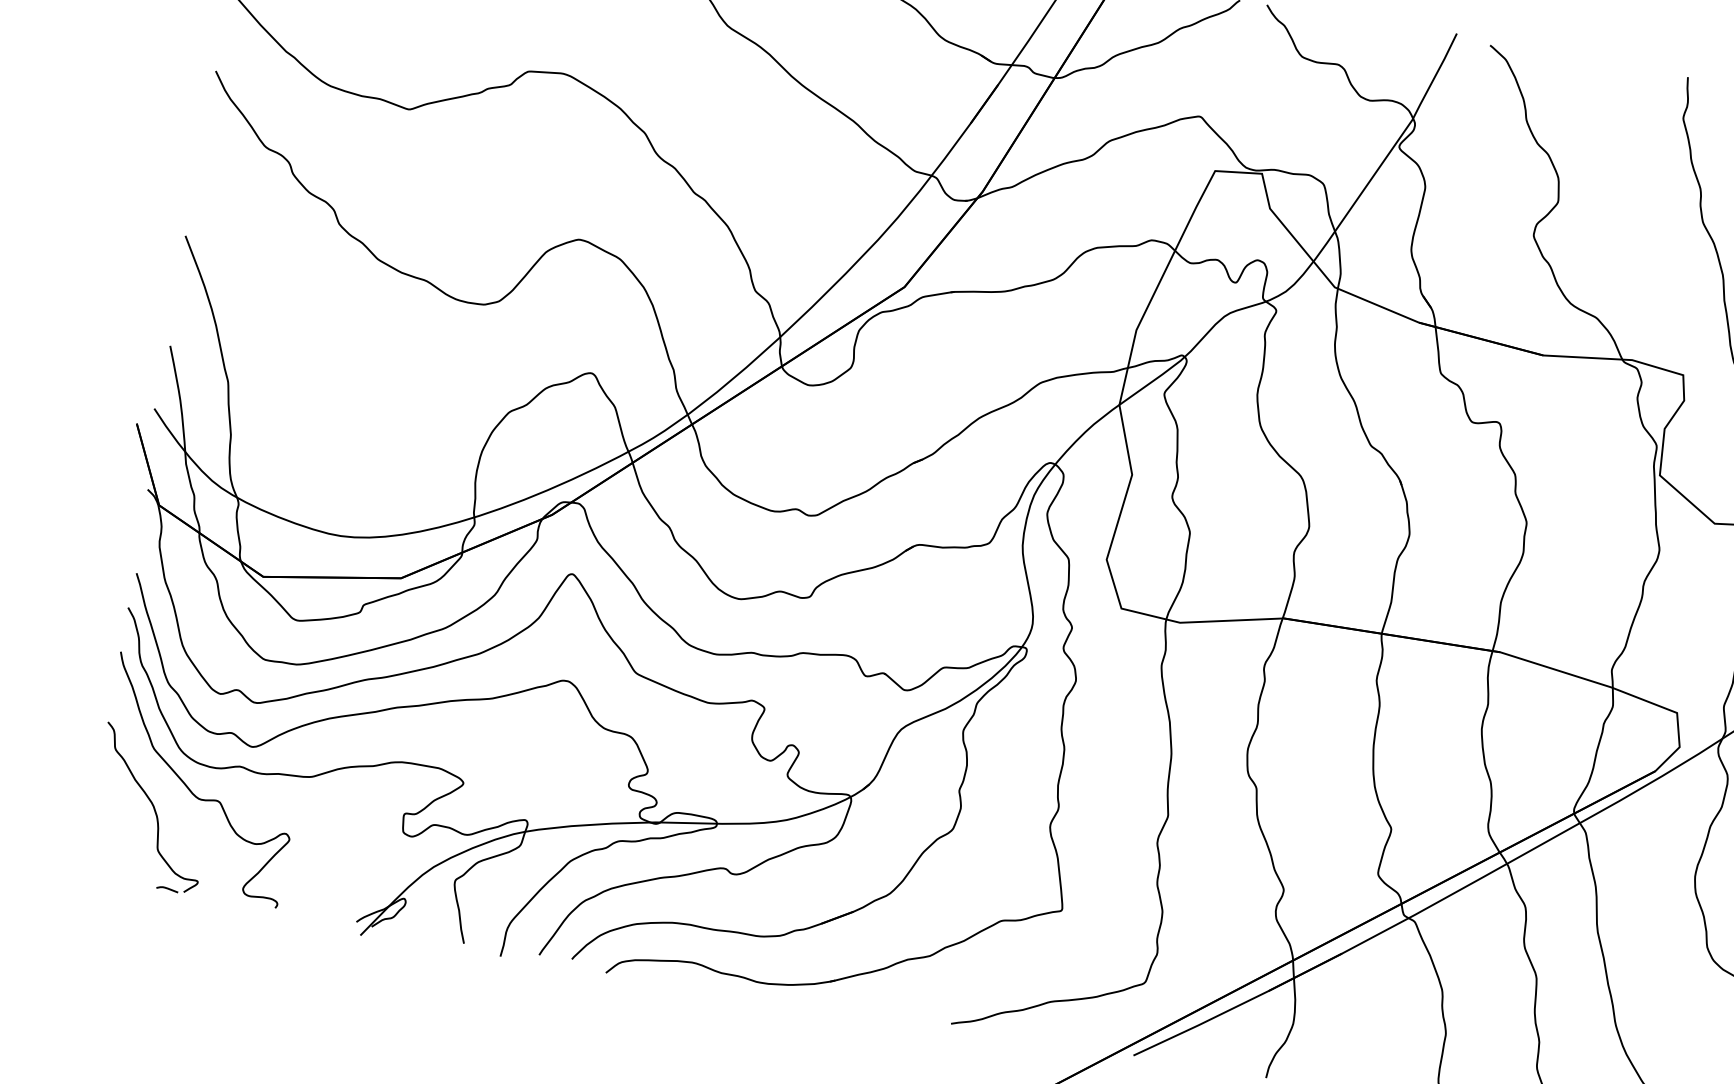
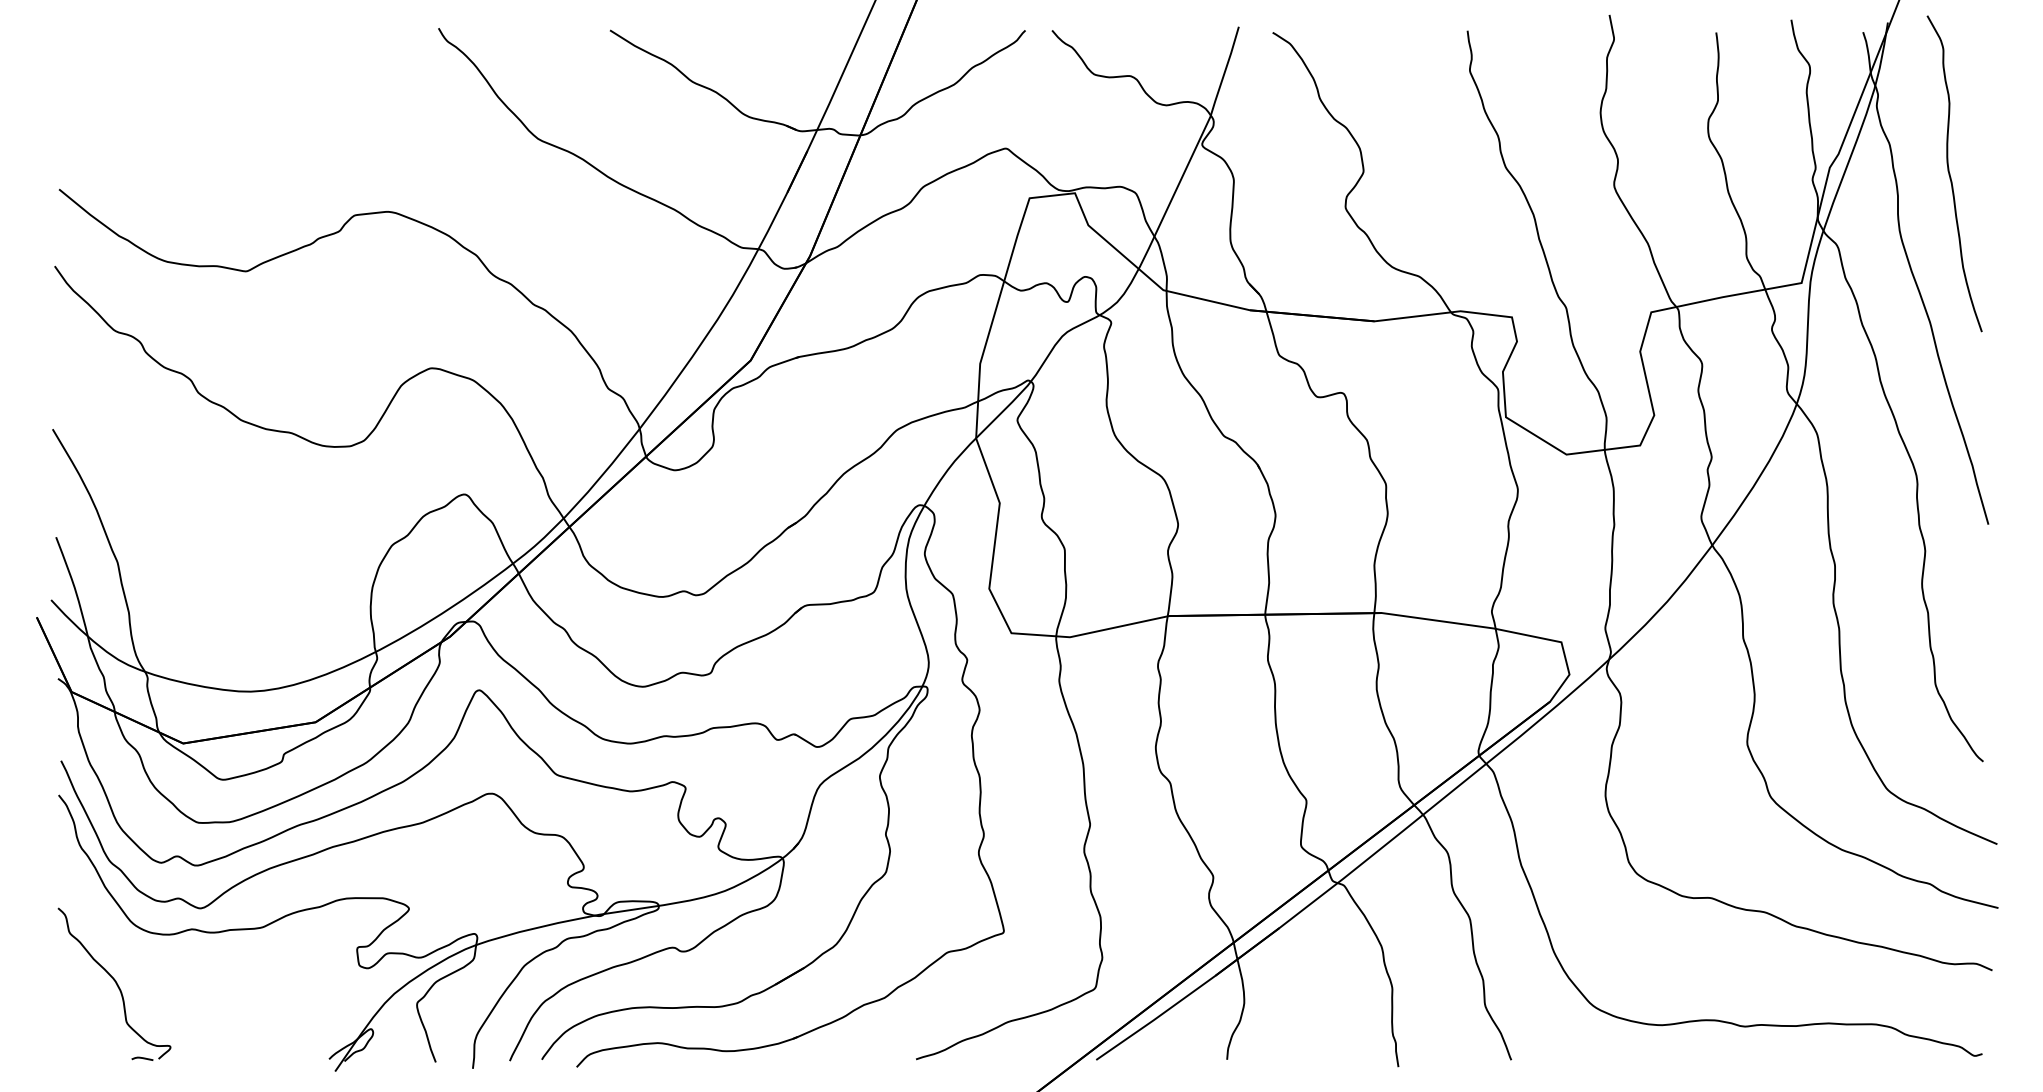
curve: (189, 787) -> (146, 957), removed

